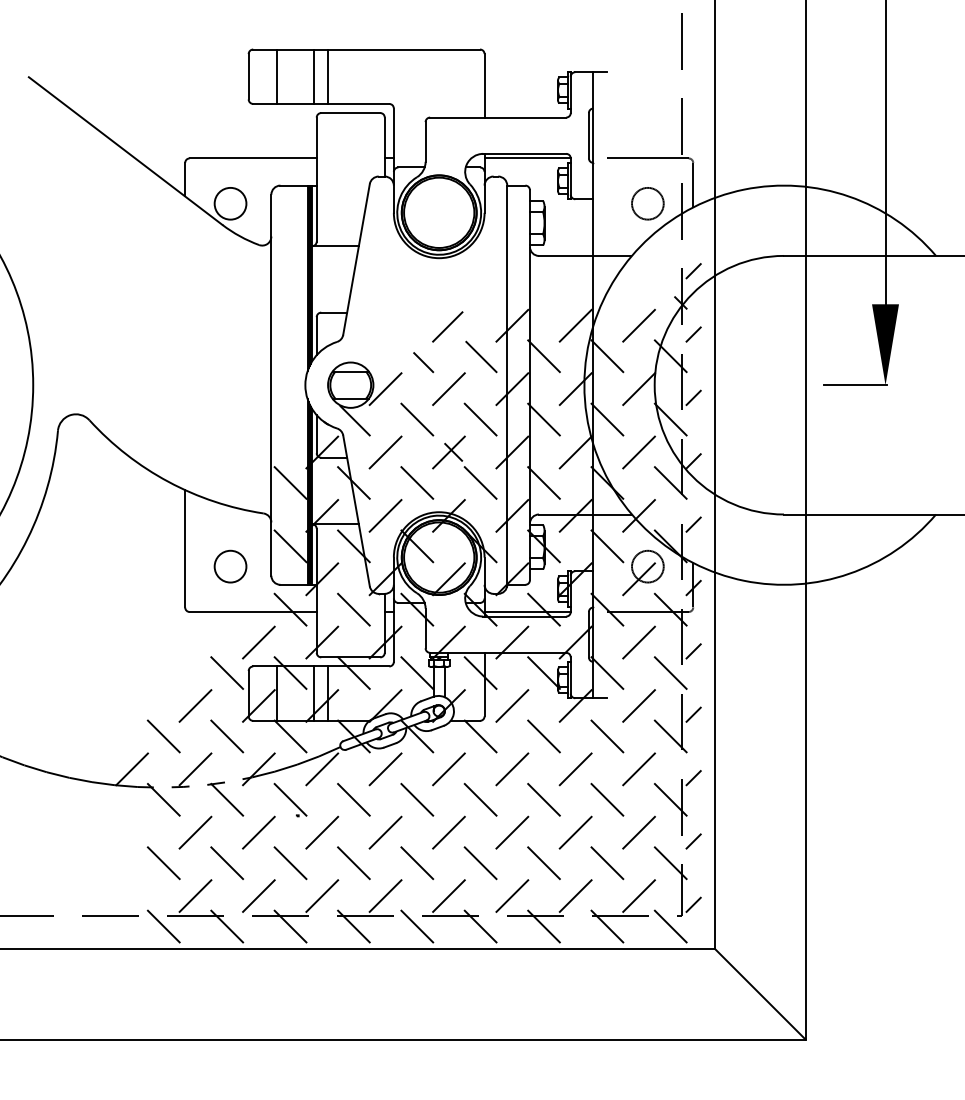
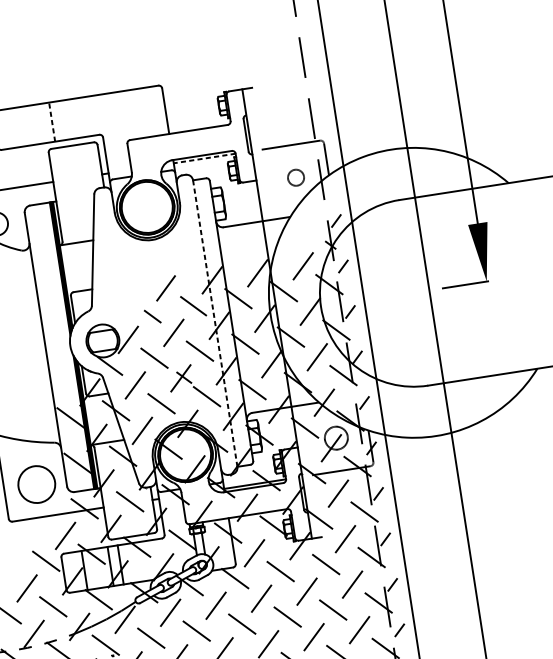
line: (277, 76) -> (16, 127), removed
line: (313, 76) -> (41, 123), removed
line: (327, 76) -> (51, 121), solid -> dashed
line: (527, 158) -> (204, 158), solid -> dashed
circle: (647, 203) -> (295, 177), size x0.7
line: (507, 386) -> (215, 324), solid -> dashed
circle: (230, 566) -> (36, 484), size x1.6

